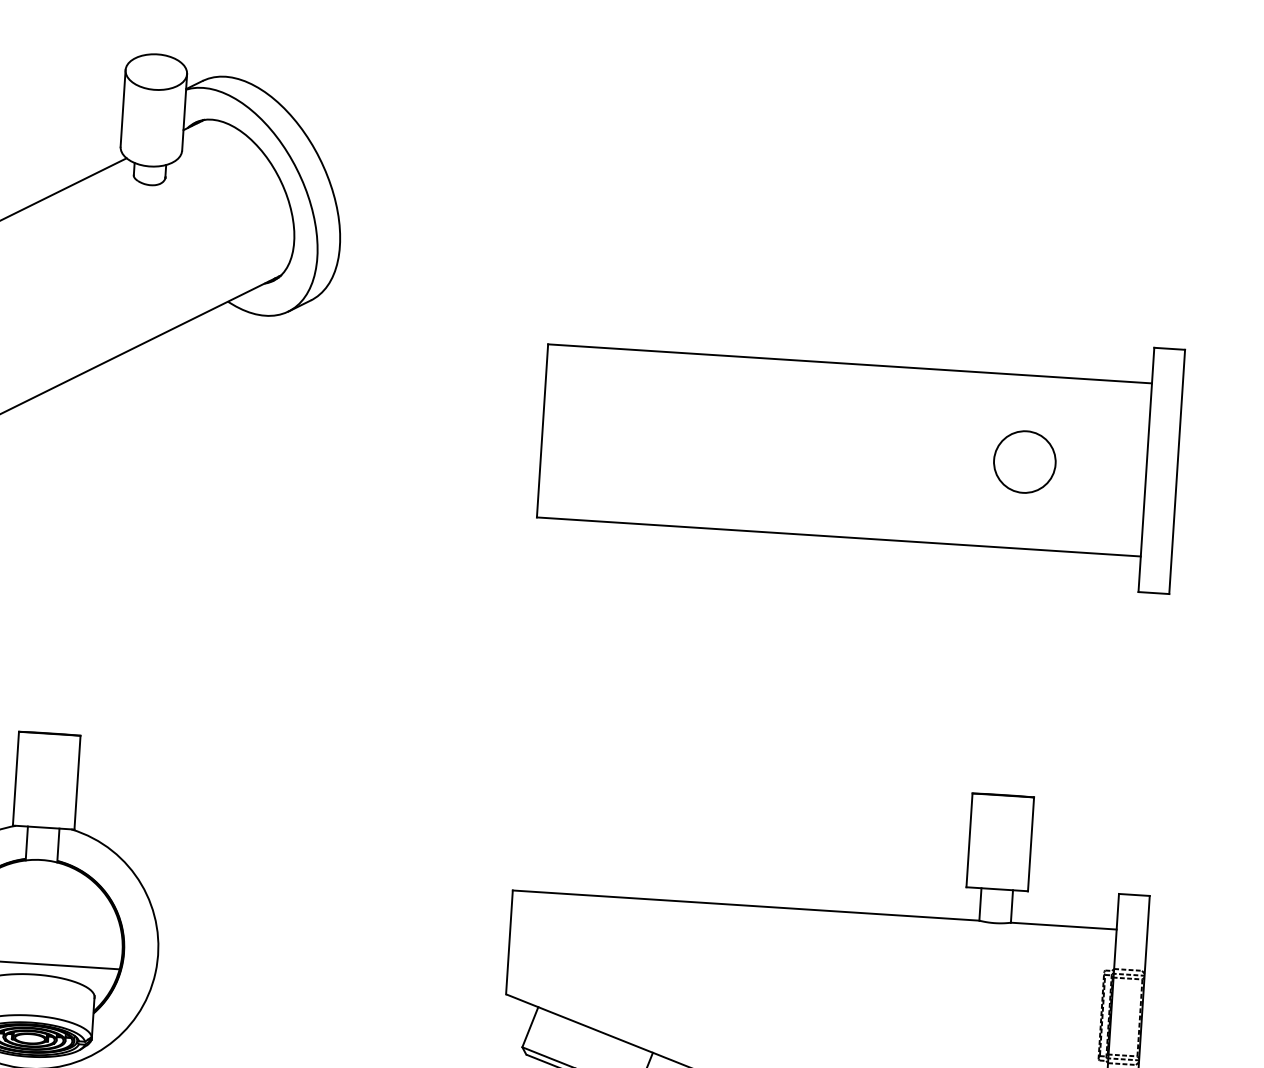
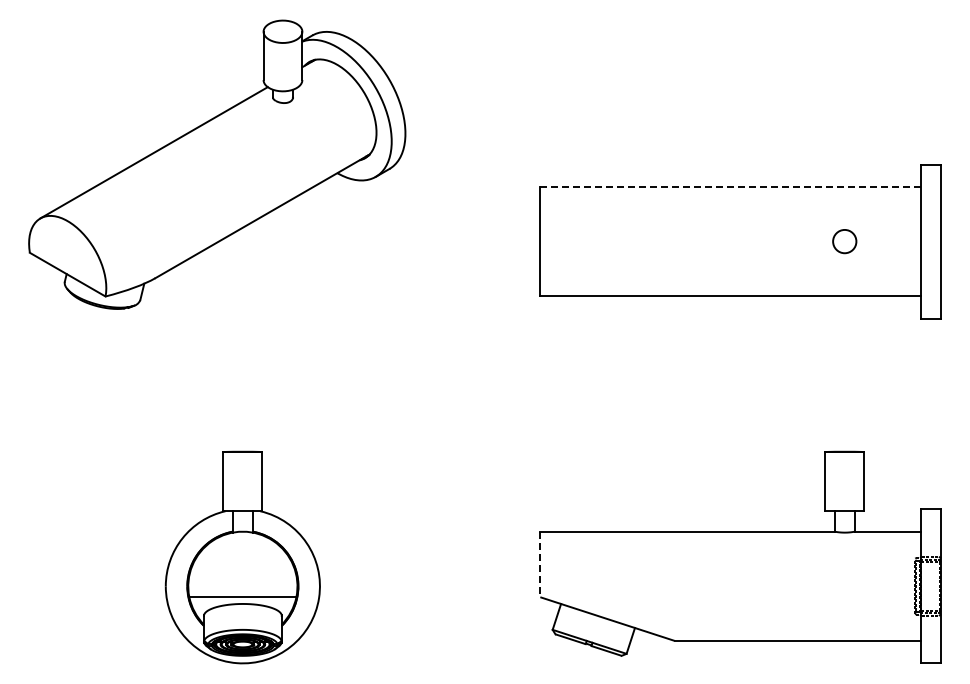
line: (849, 363) -> (730, 186), solid -> dashed
circle: (1024, 461) -> (844, 241), size x0.6
line: (509, 942) -> (540, 564), solid -> dashed

